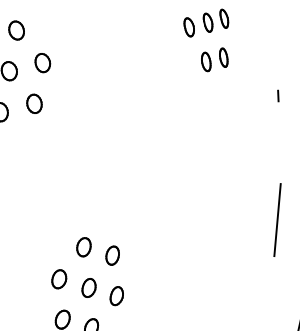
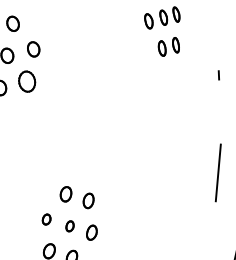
part: (34, 103) -> (27, 81), size x1.4
part: (59, 279) -> (46, 219), size x0.7
part: (88, 287) -> (69, 225), size x0.7

